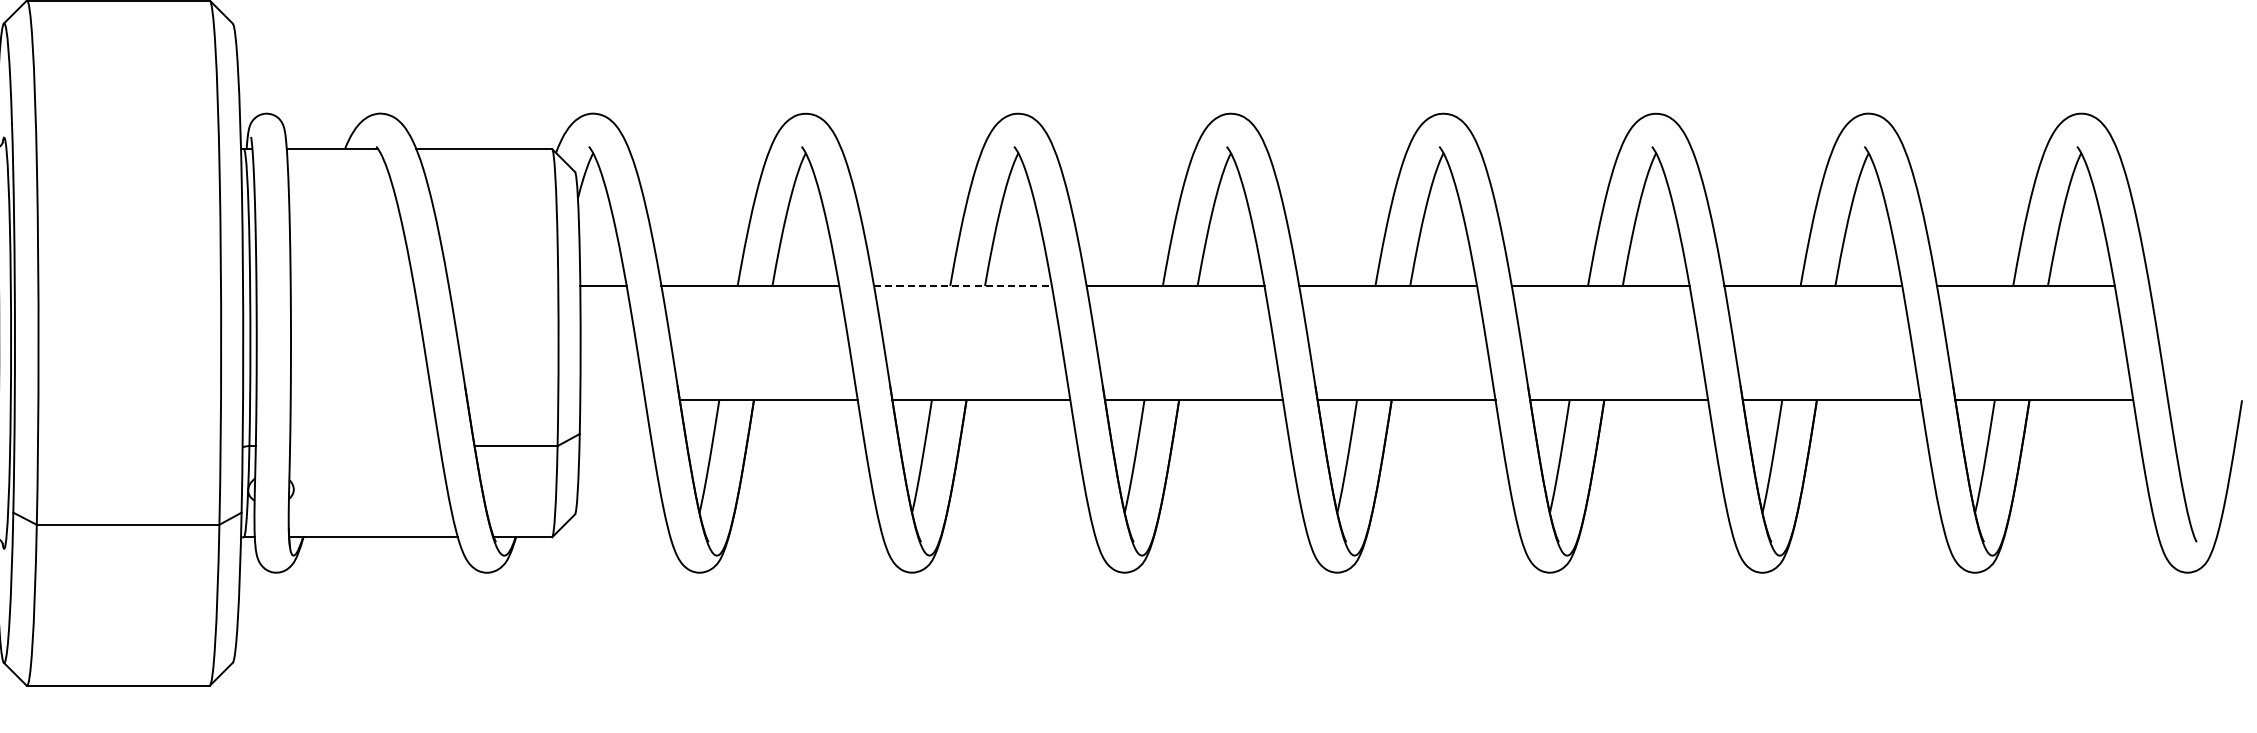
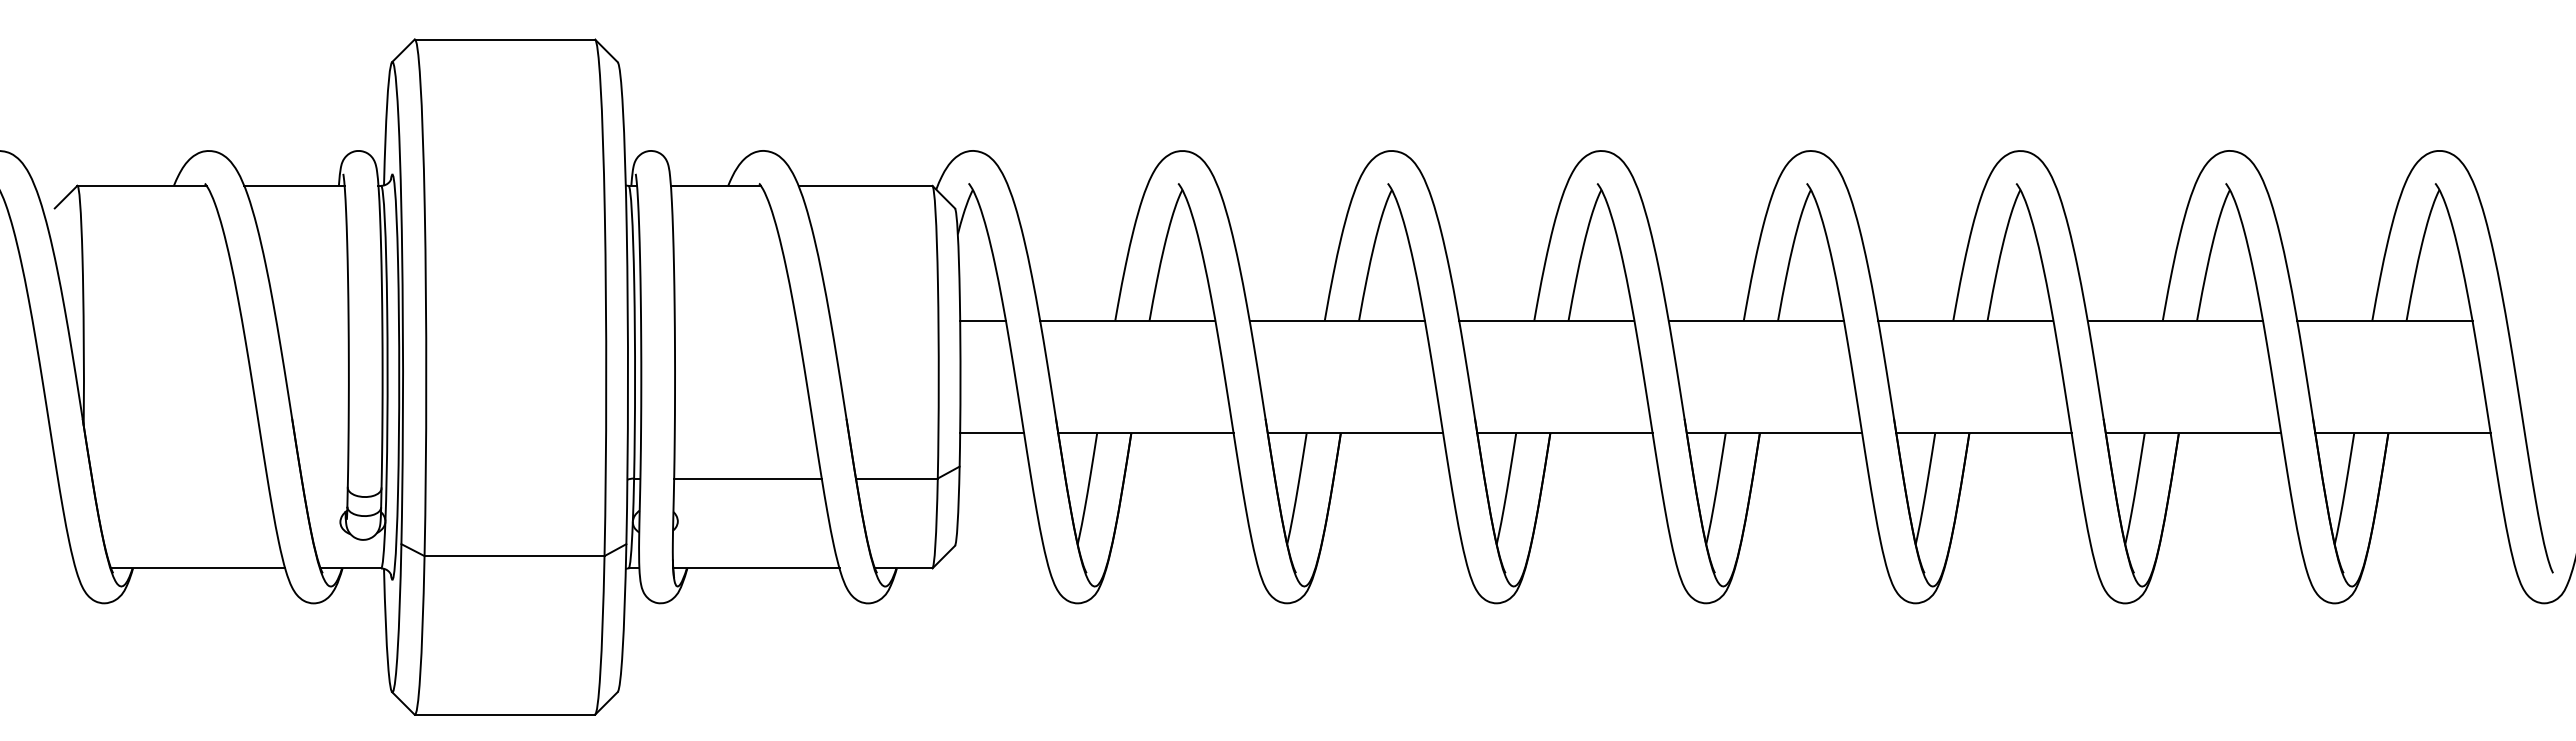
line: (963, 285) -> (1337, 320), dashed -> solid
line: (613, 400) -> (992, 433), added
line: (364, 446) -> (747, 478), added

